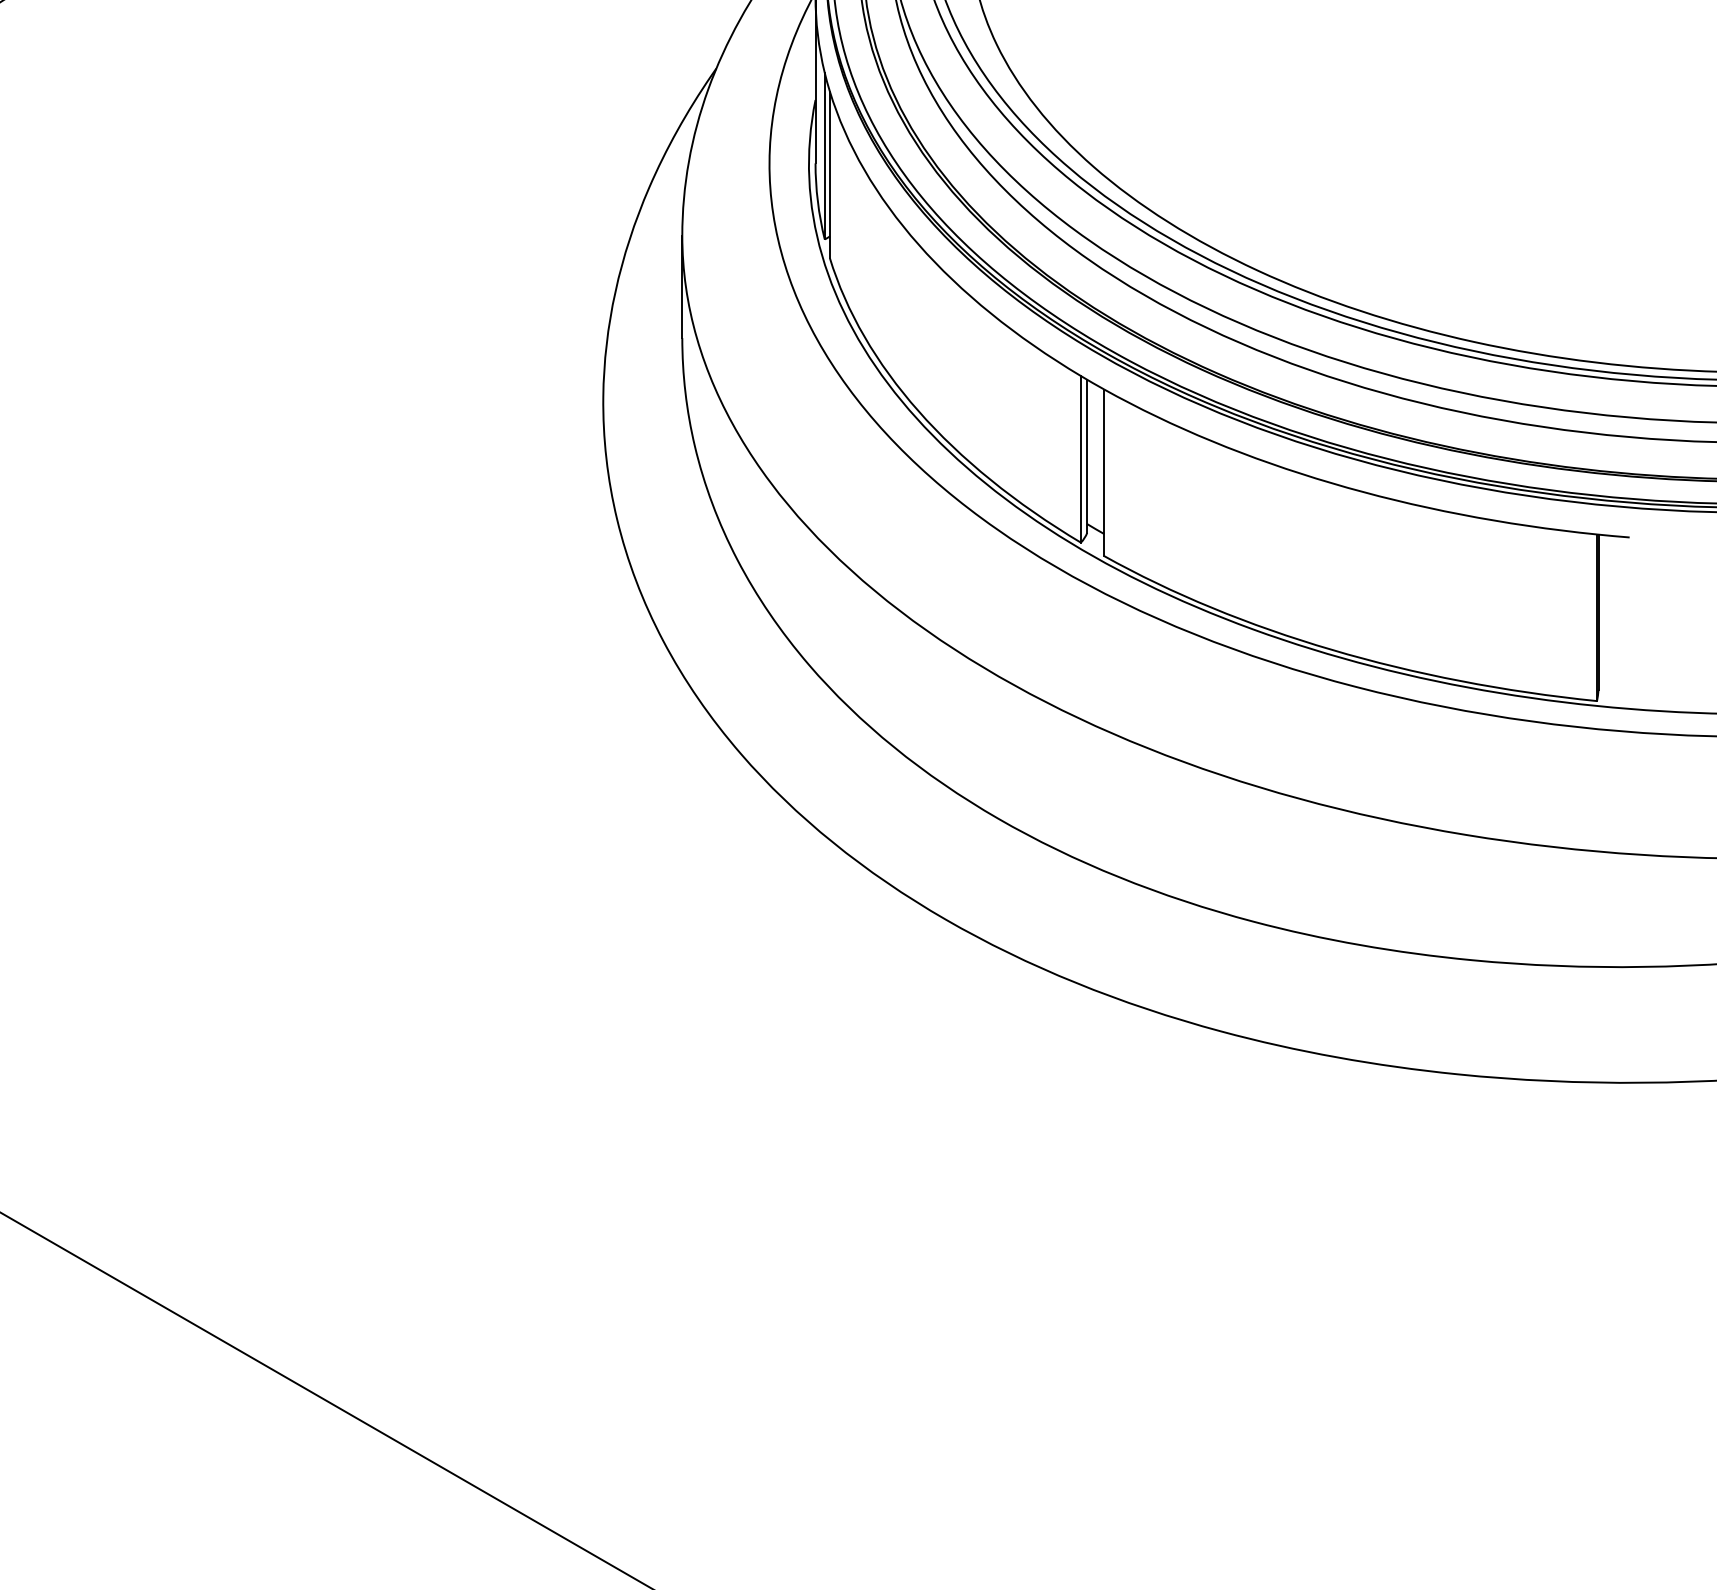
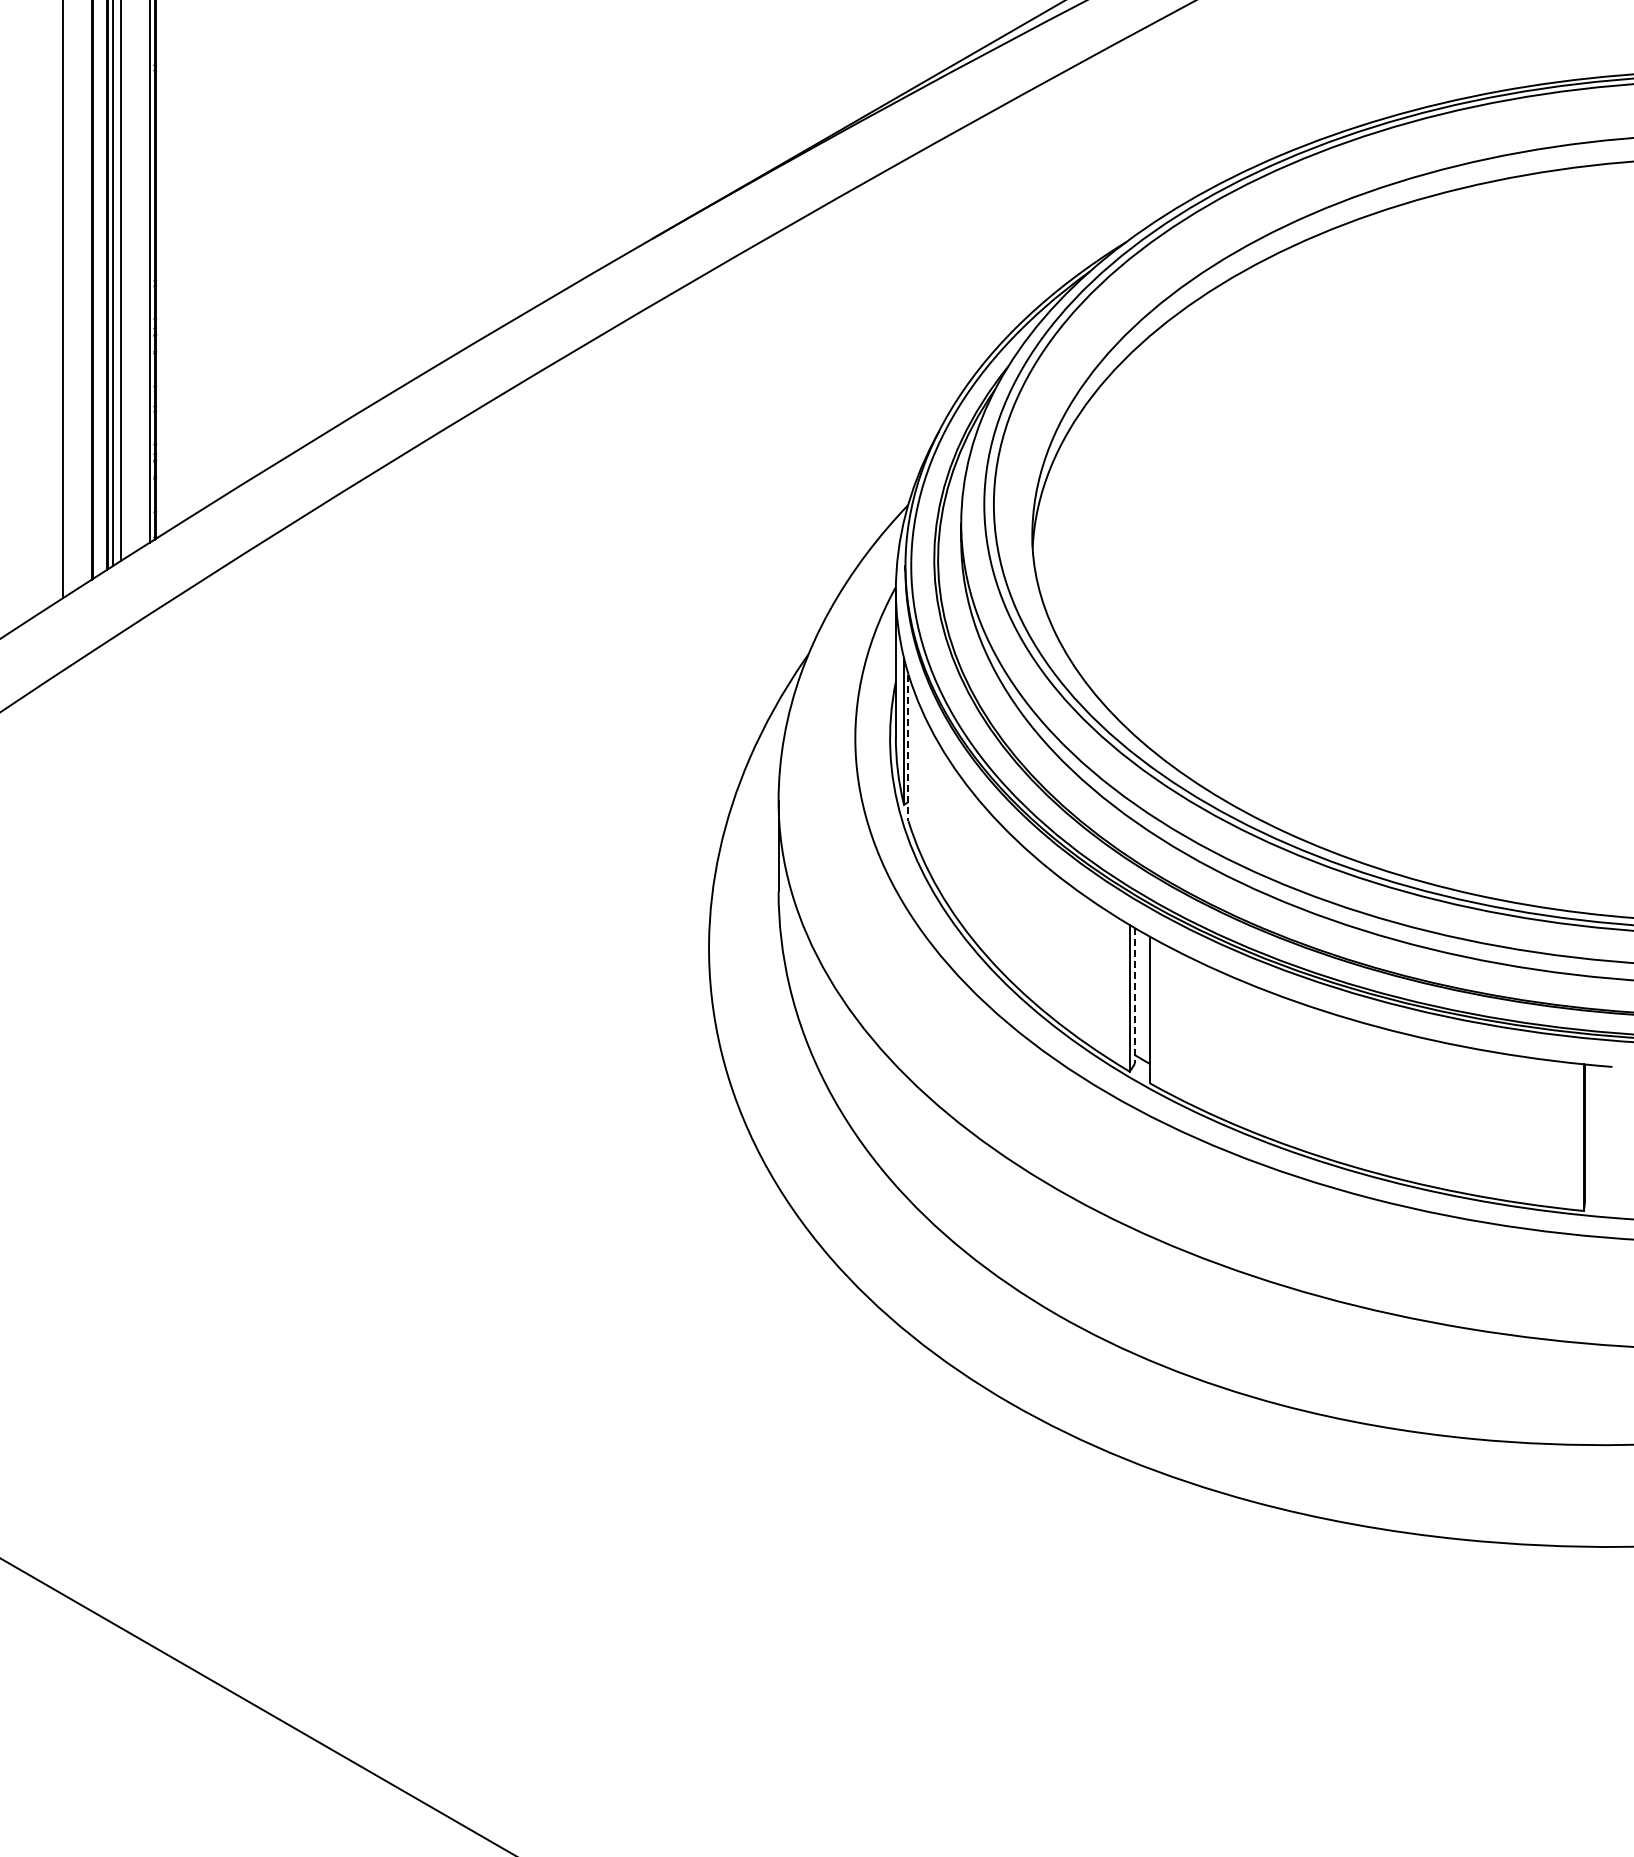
line: (829, 175) -> (908, 748), solid -> dashed
line: (1087, 457) -> (1135, 996), solid -> dashed

